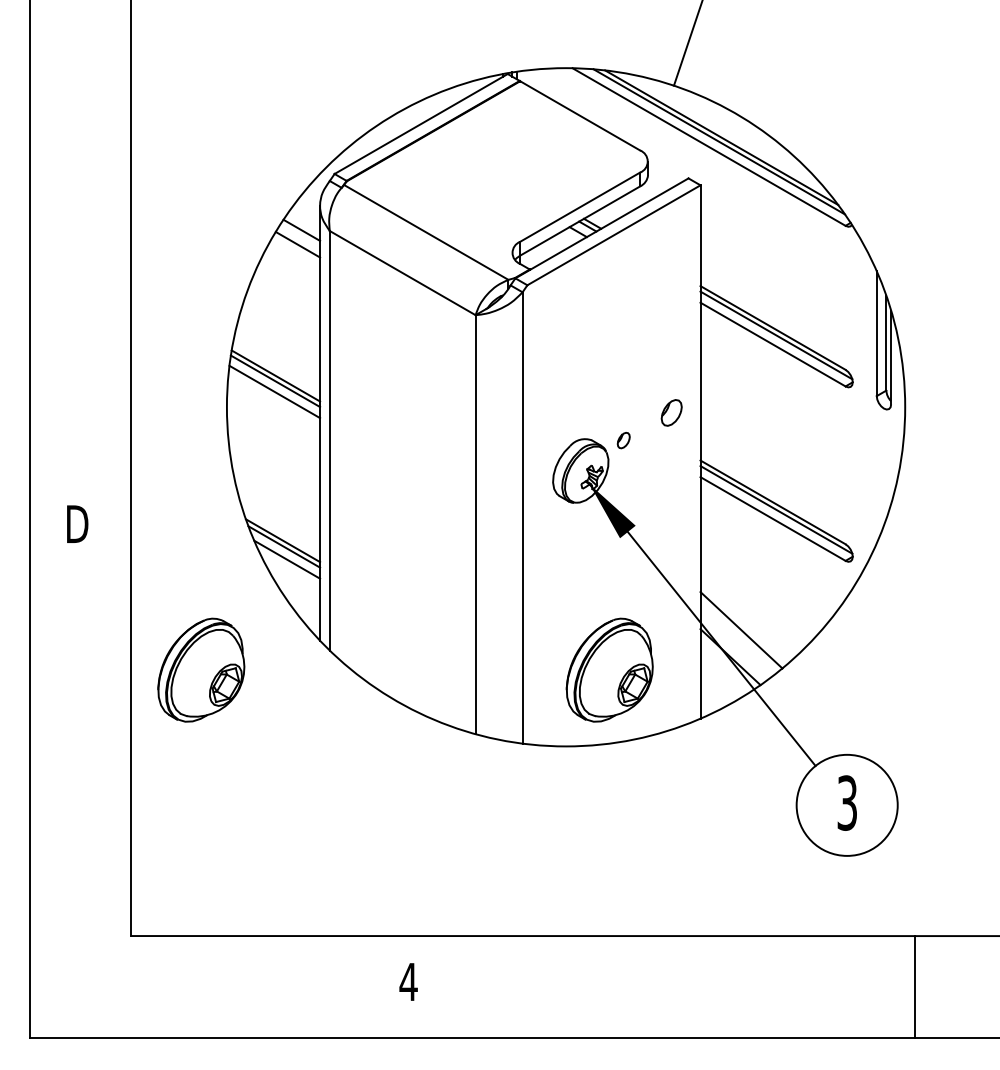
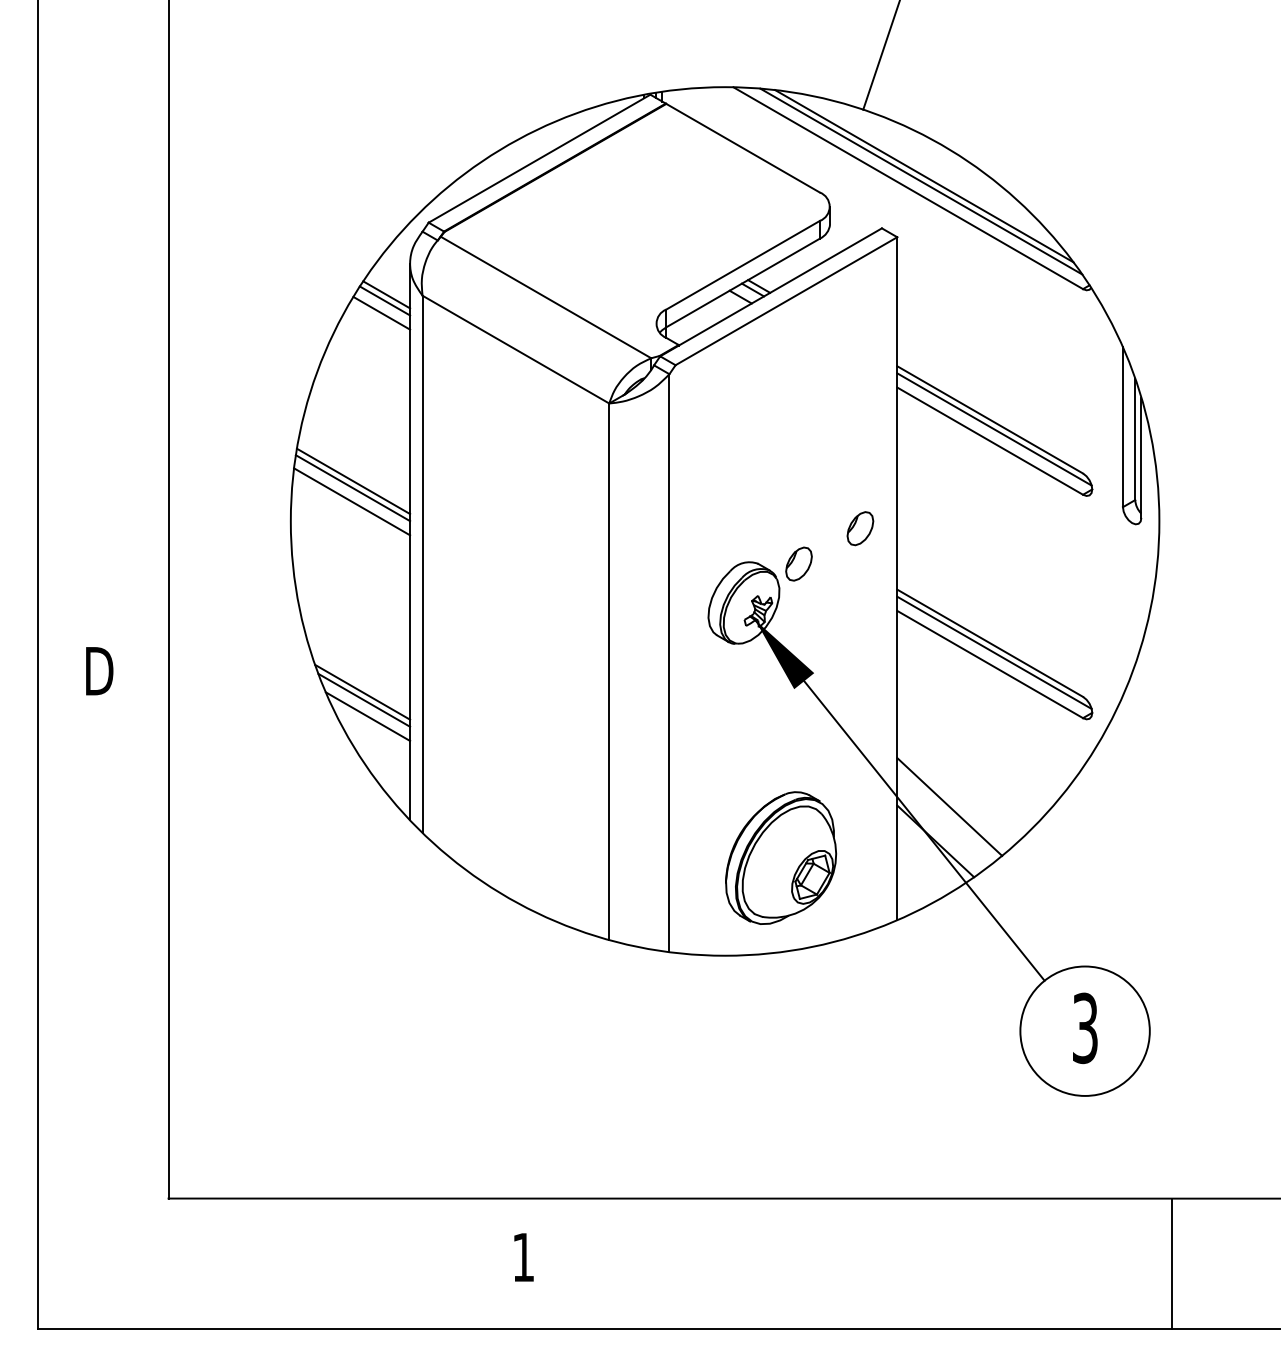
line: (300, 234) -> (384, 300), added
part: (623, 440) -> (798, 563), size x1.67
part: (201, 669) -> (258, 857), removed
text: (408, 982) -> (523, 1257), 4 -> 1

